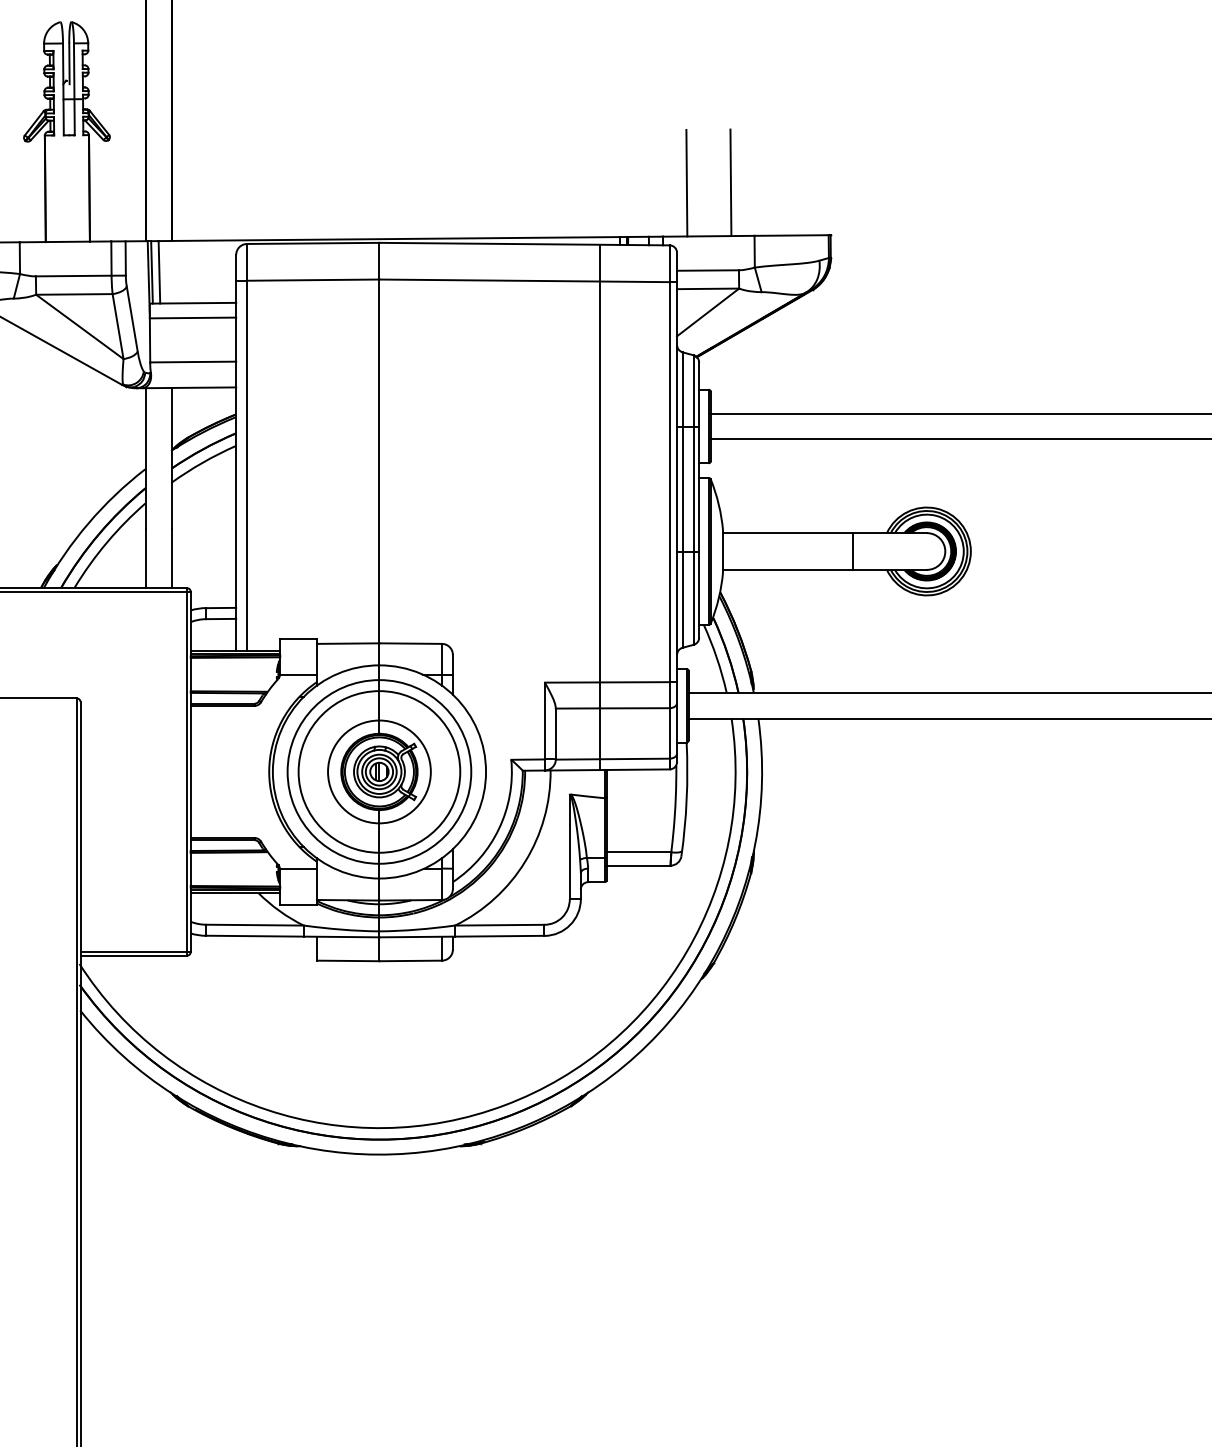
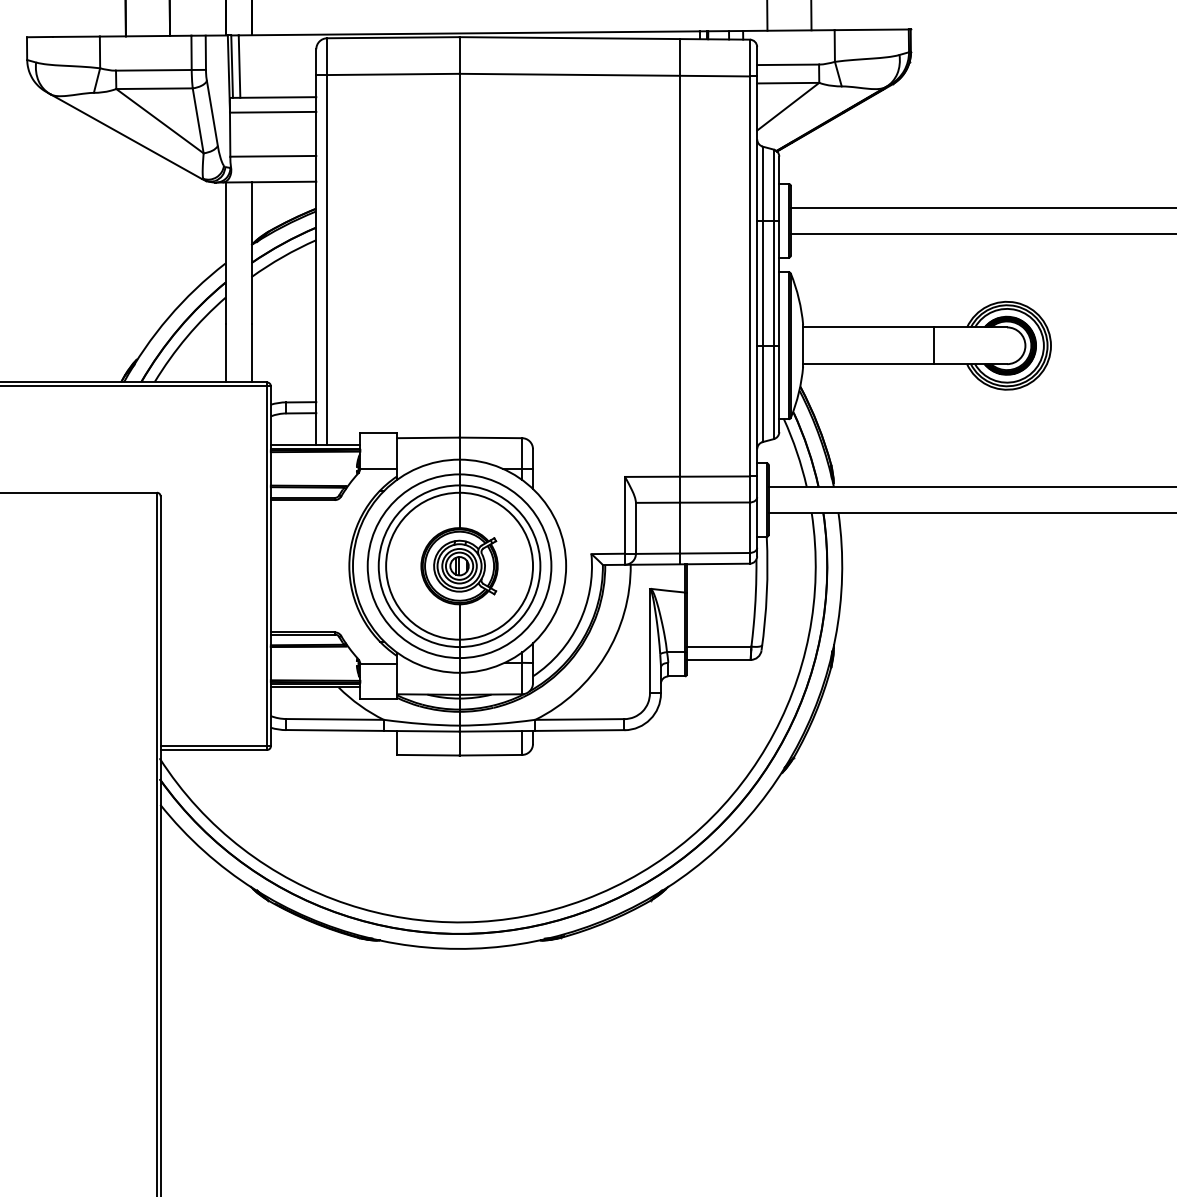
circle: (379, 771) -> (459, 565), size x1.43

